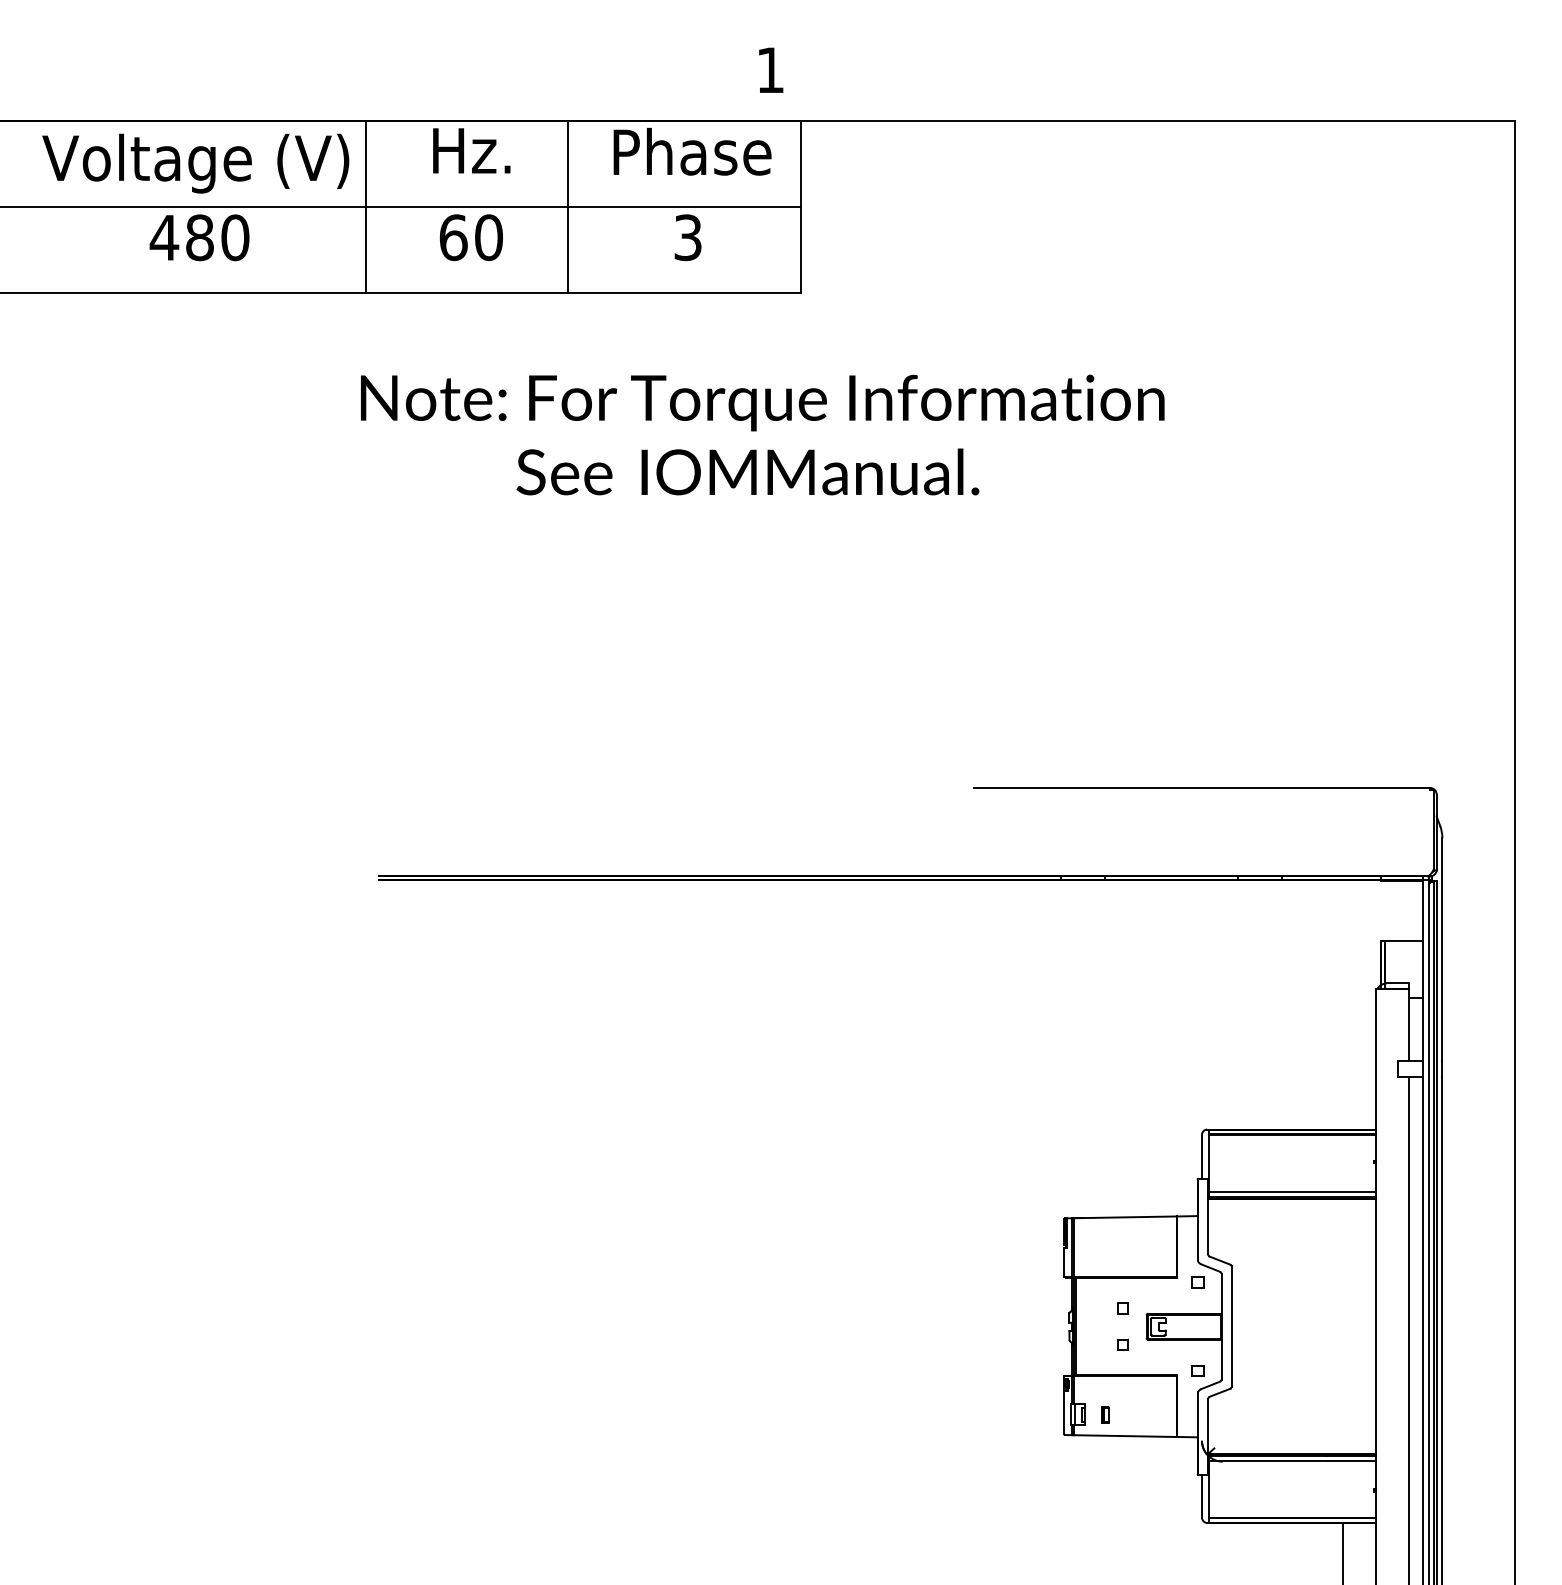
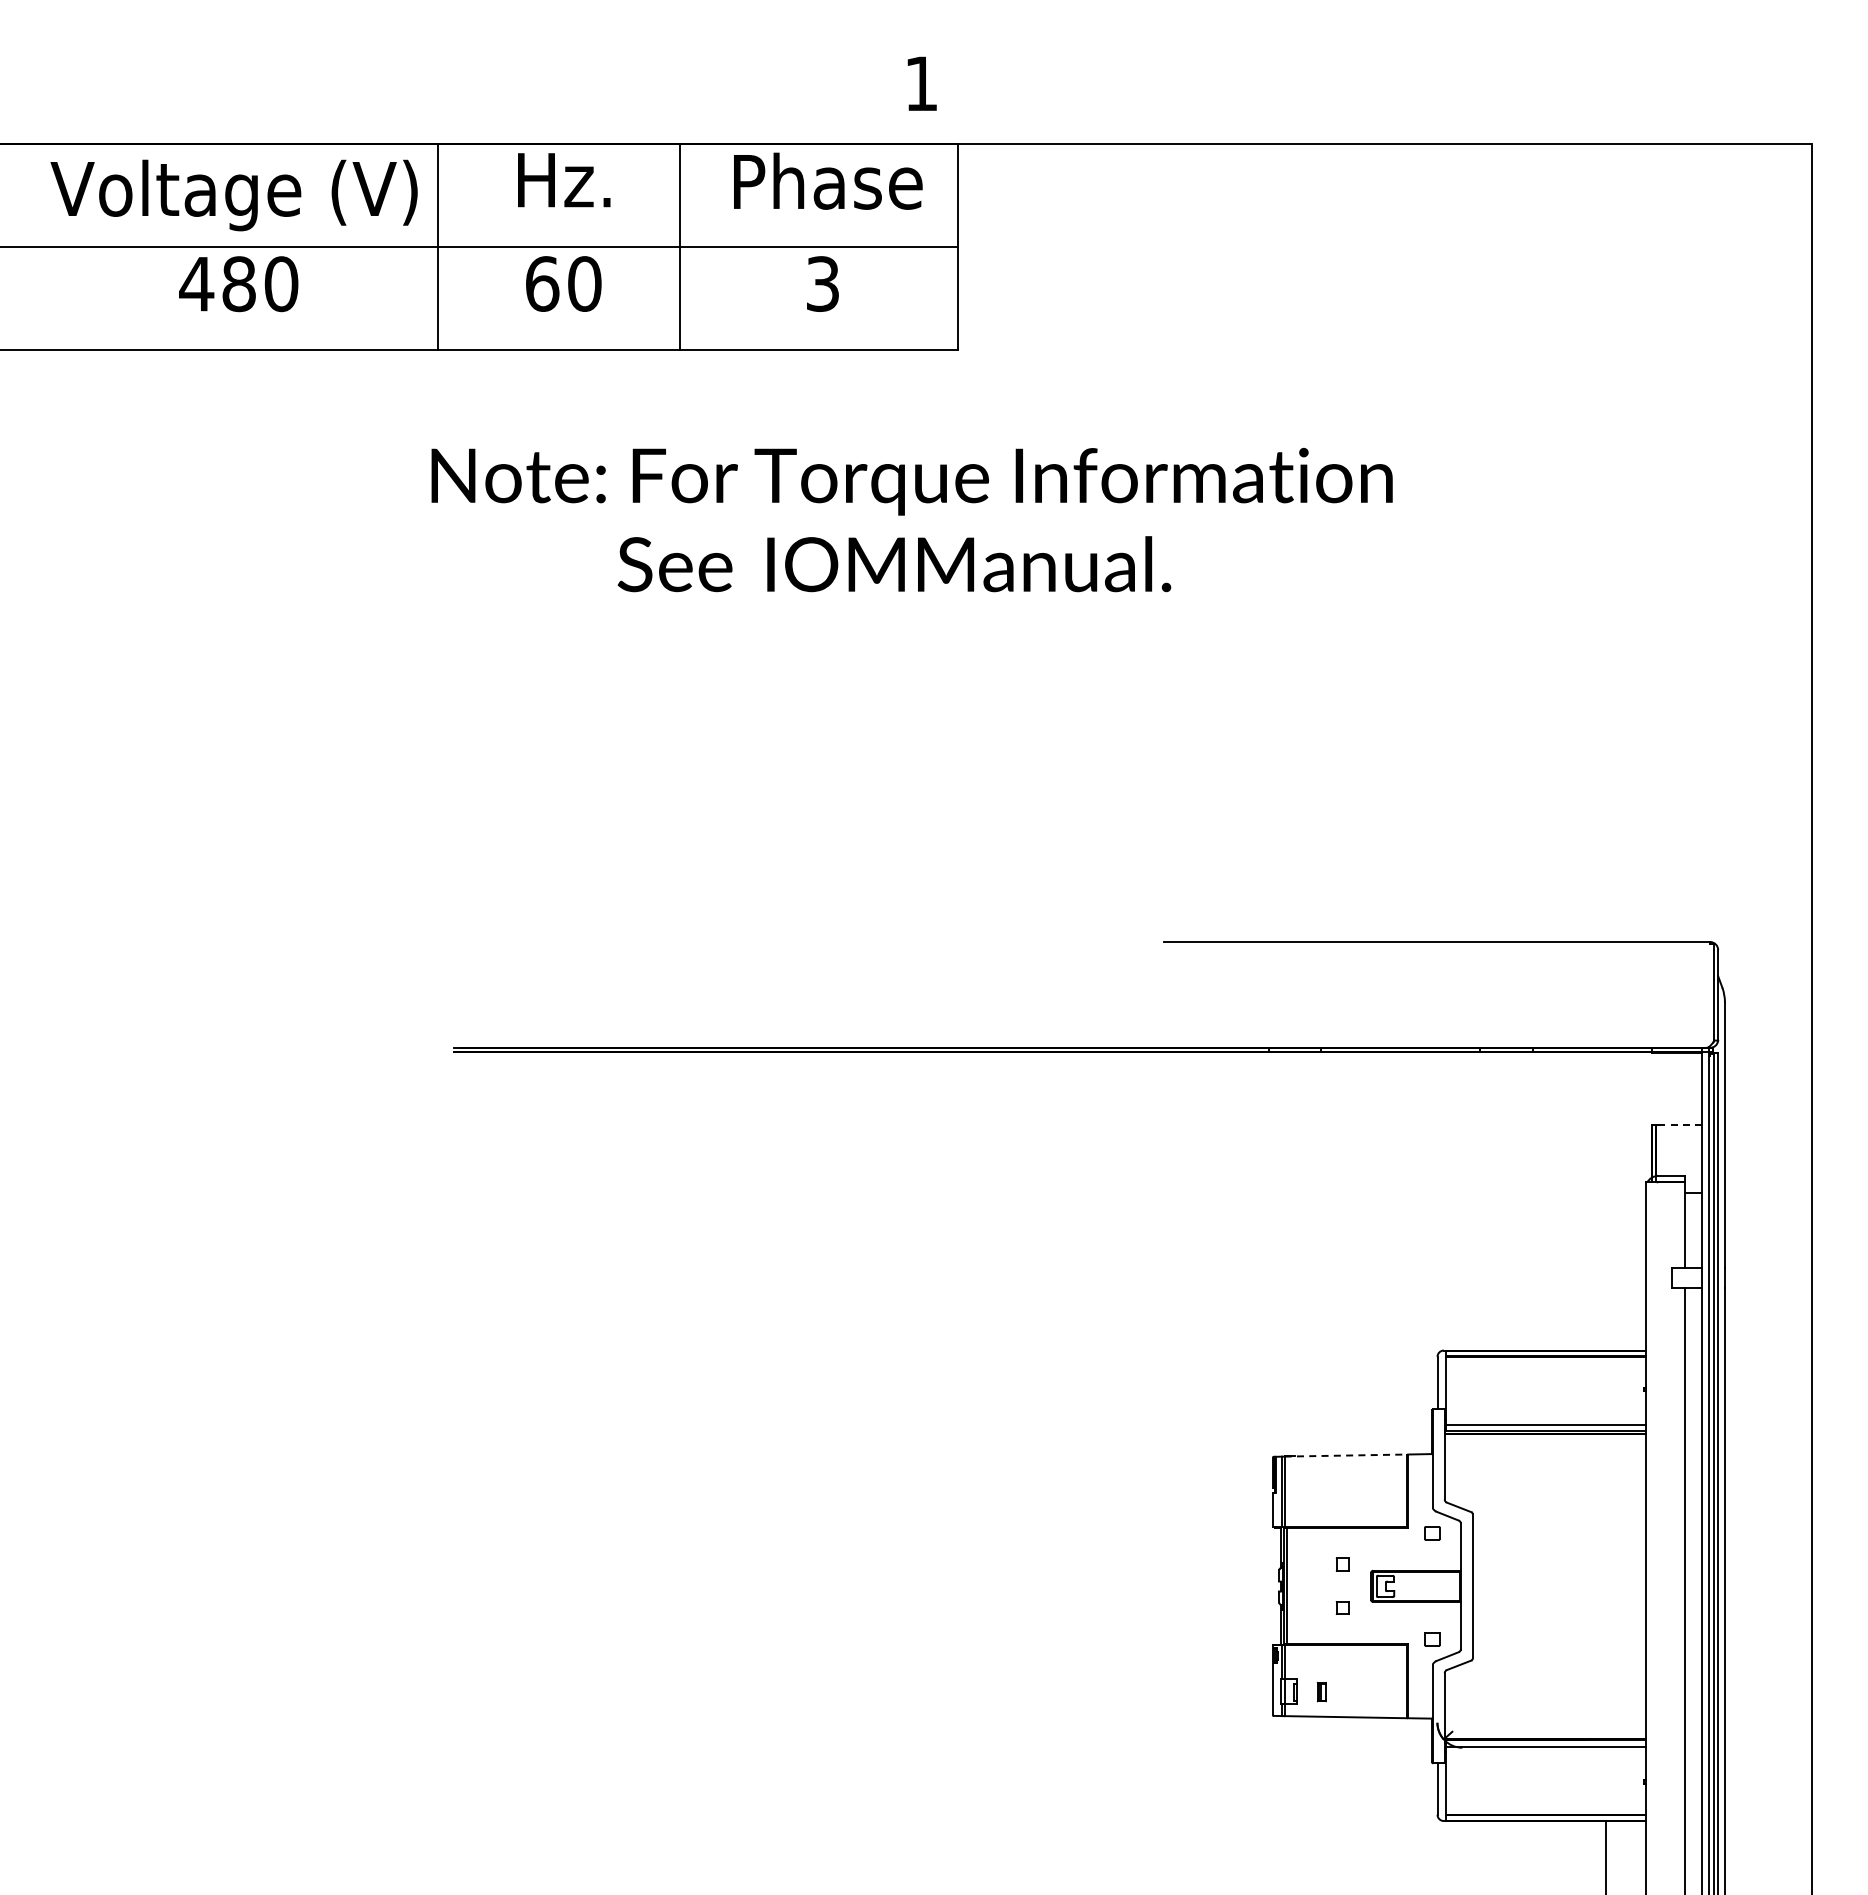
line: (1405, 940) -> (1680, 1124), solid -> dashed
line: (1125, 1217) -> (1346, 1455), solid -> dashed

